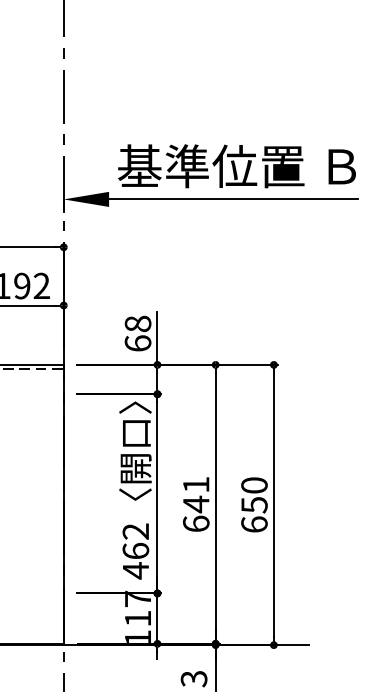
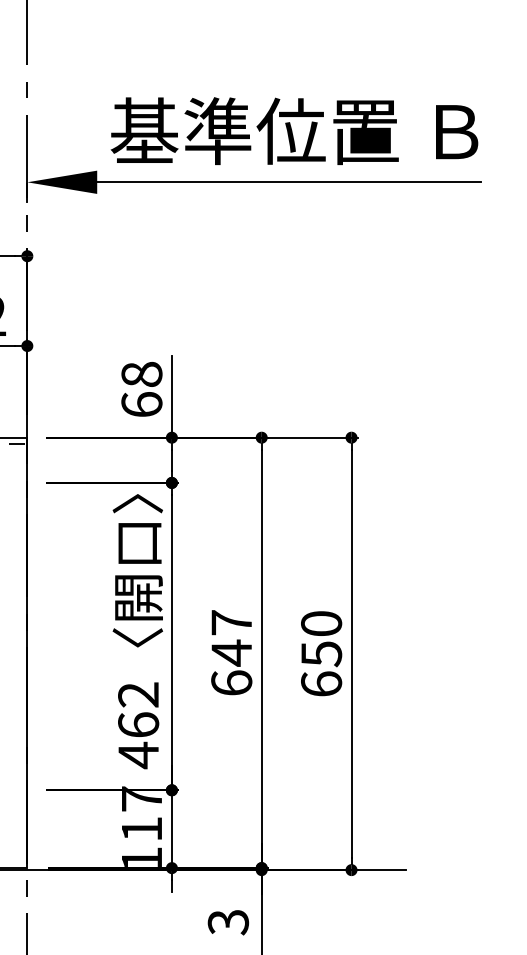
text: (196, 484) -> (232, 622), 641 -> 647

